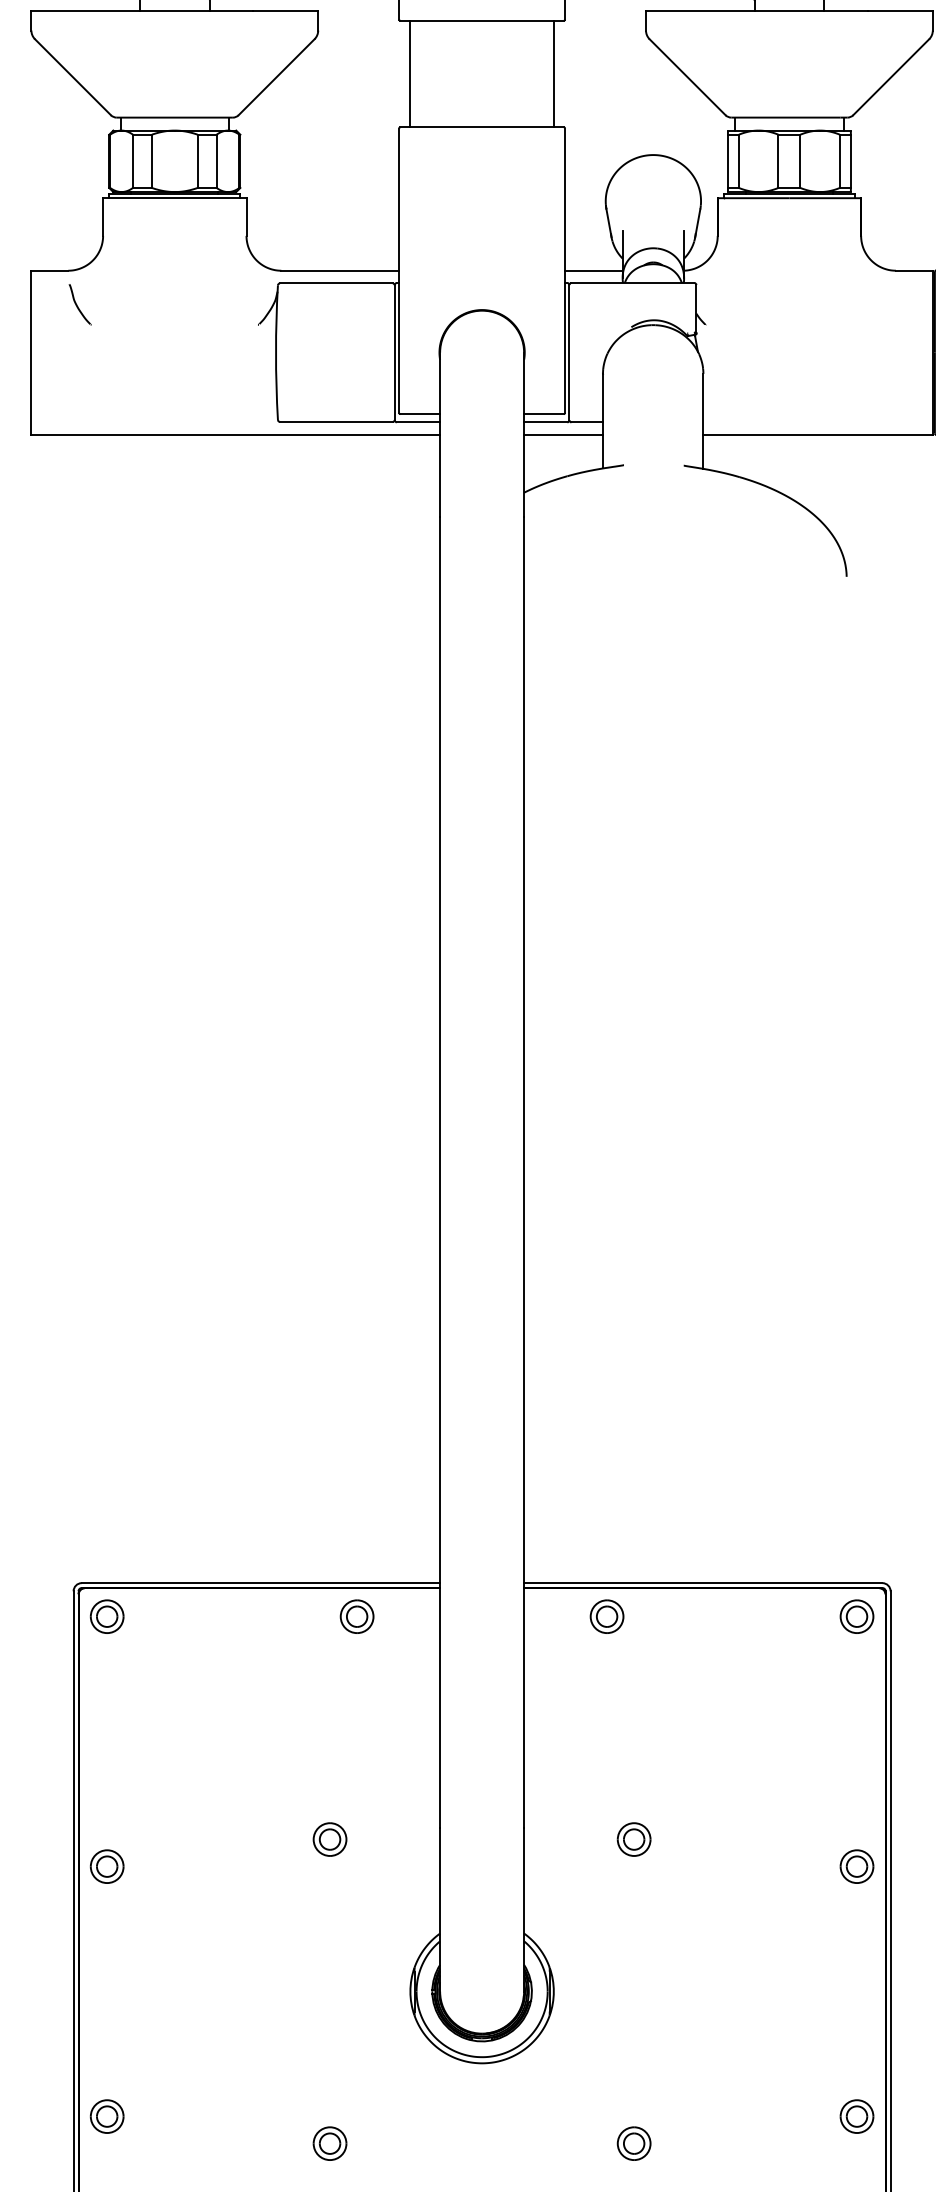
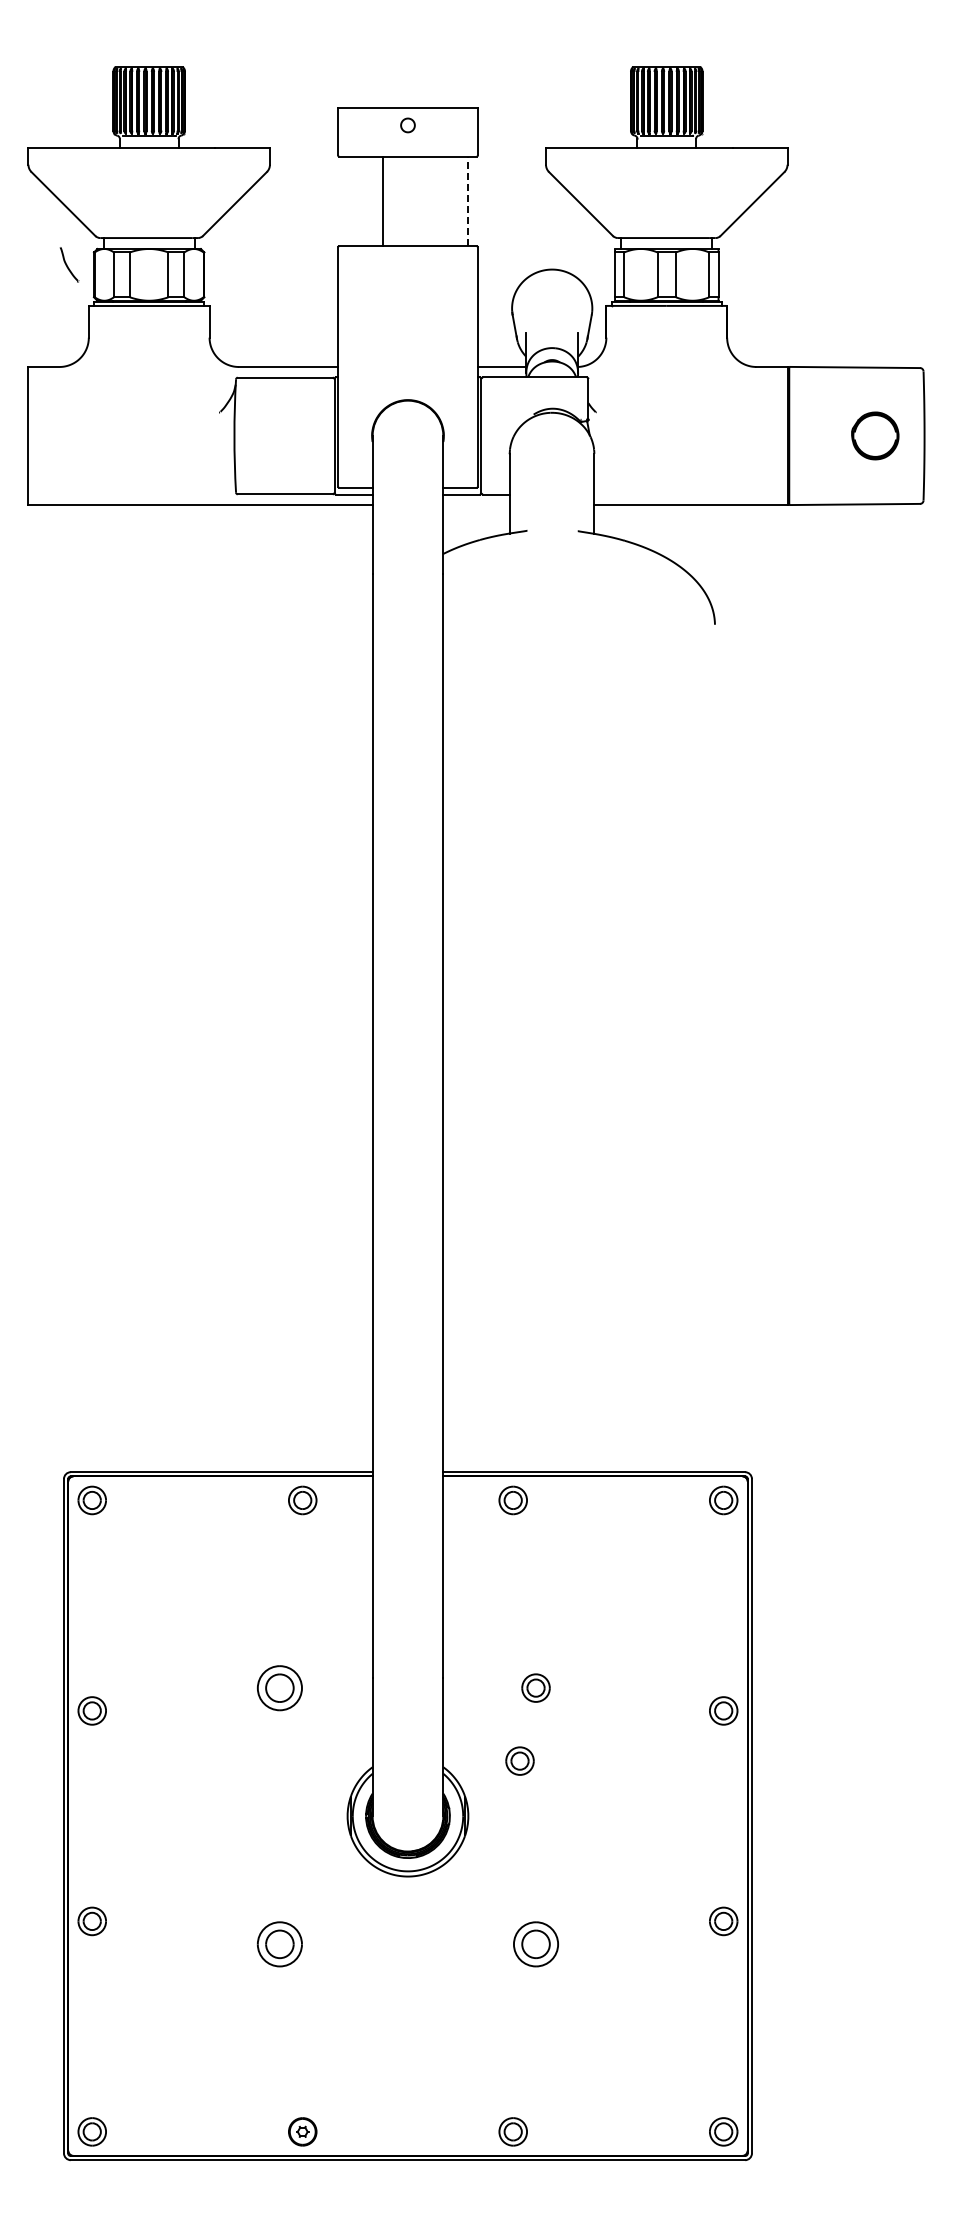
line: (410, 74) -> (382, 201), moved
line: (553, 74) -> (468, 201), solid -> dashed
curve: (77, 304) -> (67, 264), moved
line: (563, 435) -> (476, 505), removed
part: (329, 1838) -> (279, 1687), size x1.6
part: (614, 1925) -> (519, 1760), added
part: (329, 2142) -> (279, 1943), size x1.6
part: (633, 2142) -> (535, 1943), size x1.6

